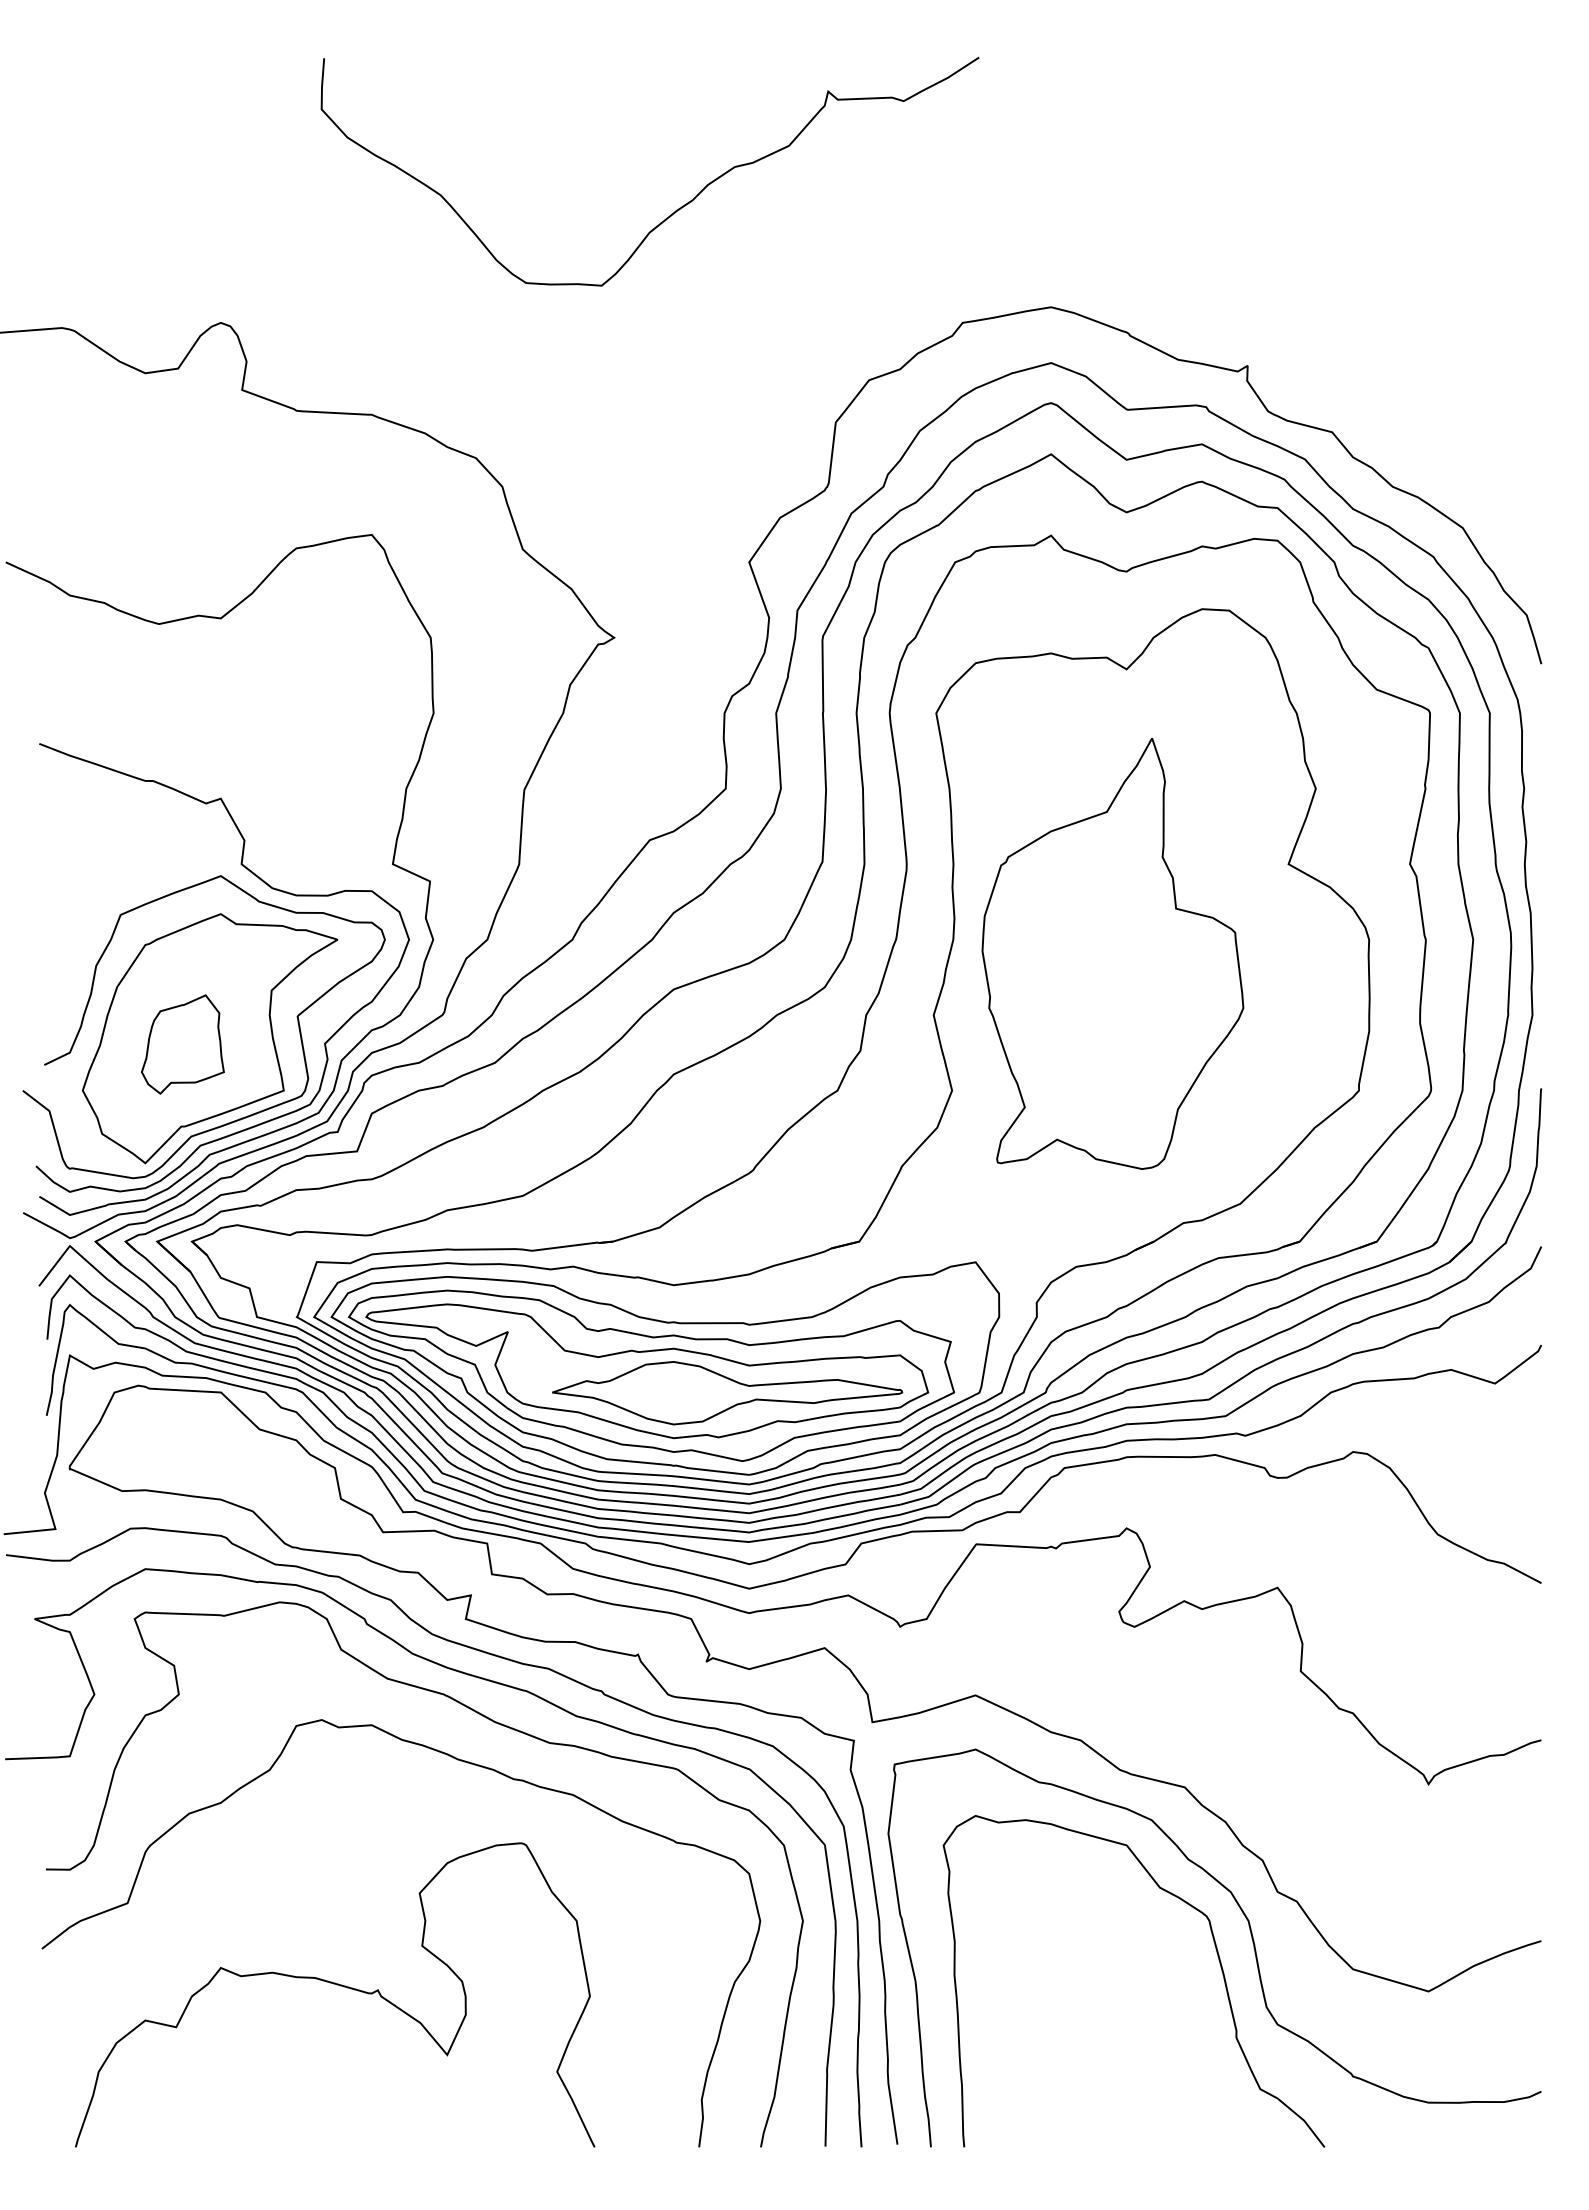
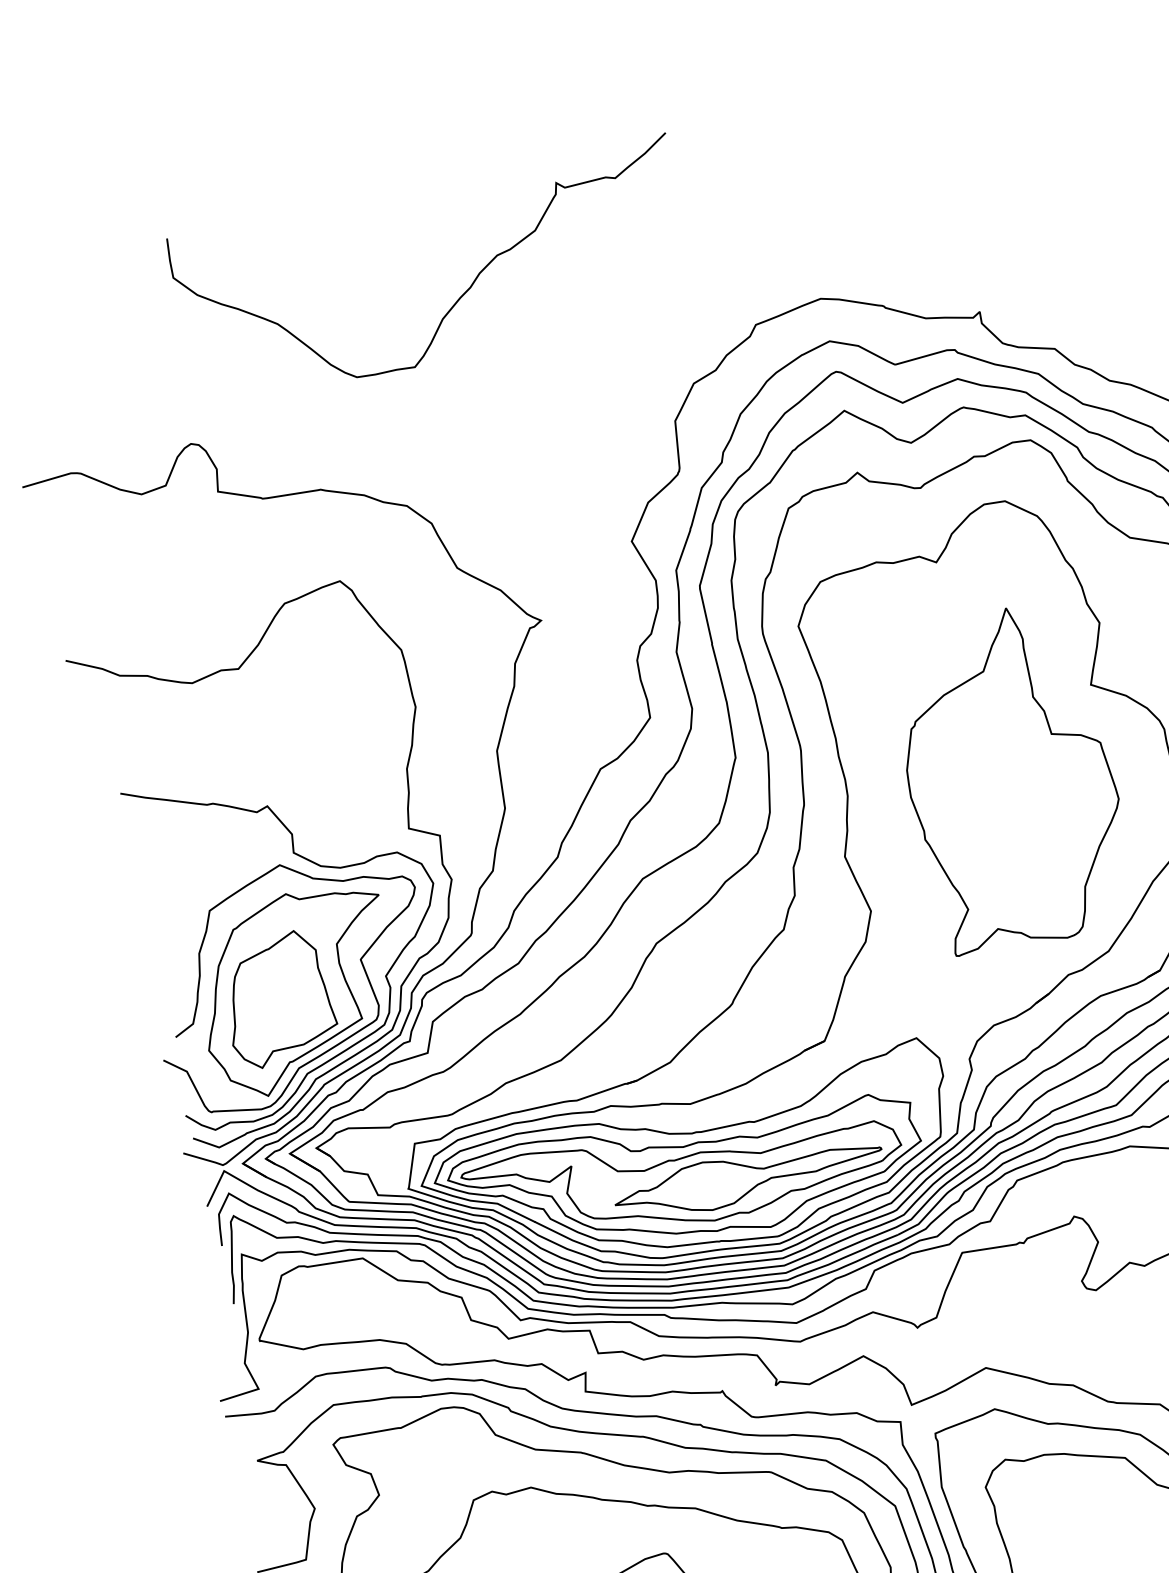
curve: (679, 207) -> (461, 295), moved
part: (1112, 953) -> (1010, 778), moved
part: (182, 1044) -> (277, 999), size x1.67

